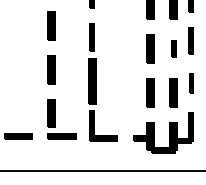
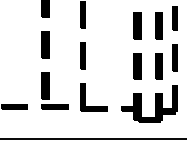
part: (173, 48) -> (158, 25), size x1.67
part: (91, 80) -> (82, 55), size x0.62
part: (190, 83) -> (174, 57), size x1.43

